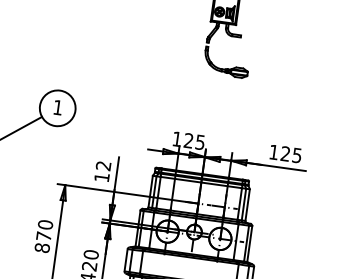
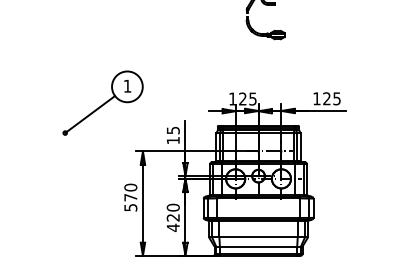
text: (102, 165) -> (172, 130), 12 -> 15
text: (42, 247) -> (130, 207), 870 -> 570

